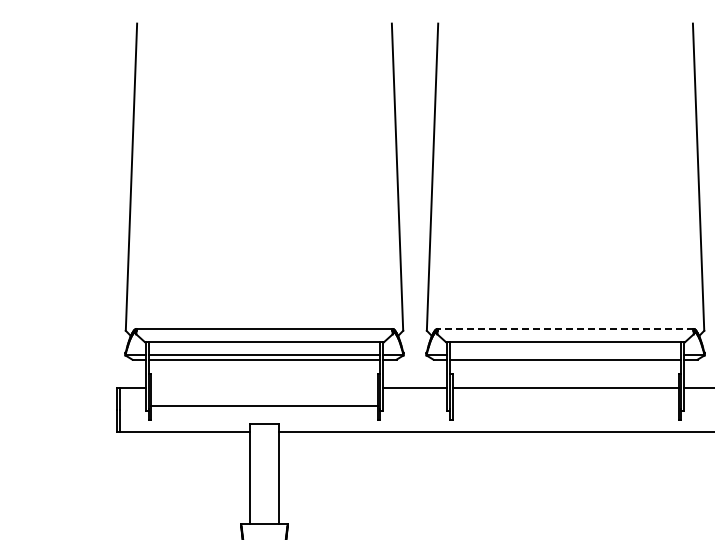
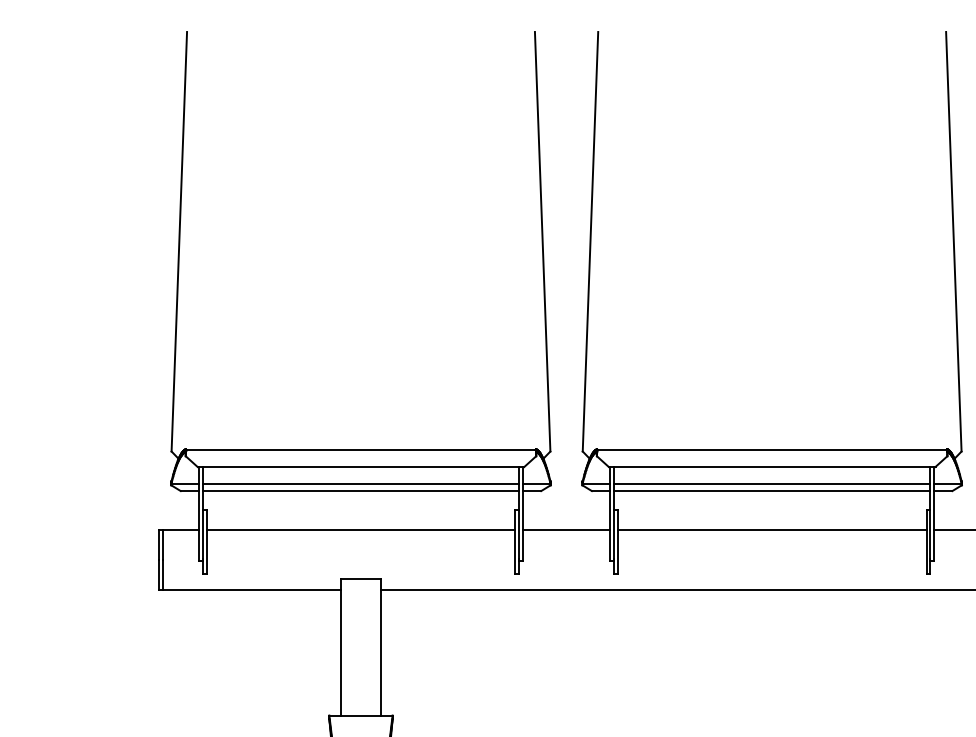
line: (565, 329) -> (772, 449), dashed -> solid
line: (565, 354) -> (772, 483), added
line: (264, 405) -> (360, 528), moved

